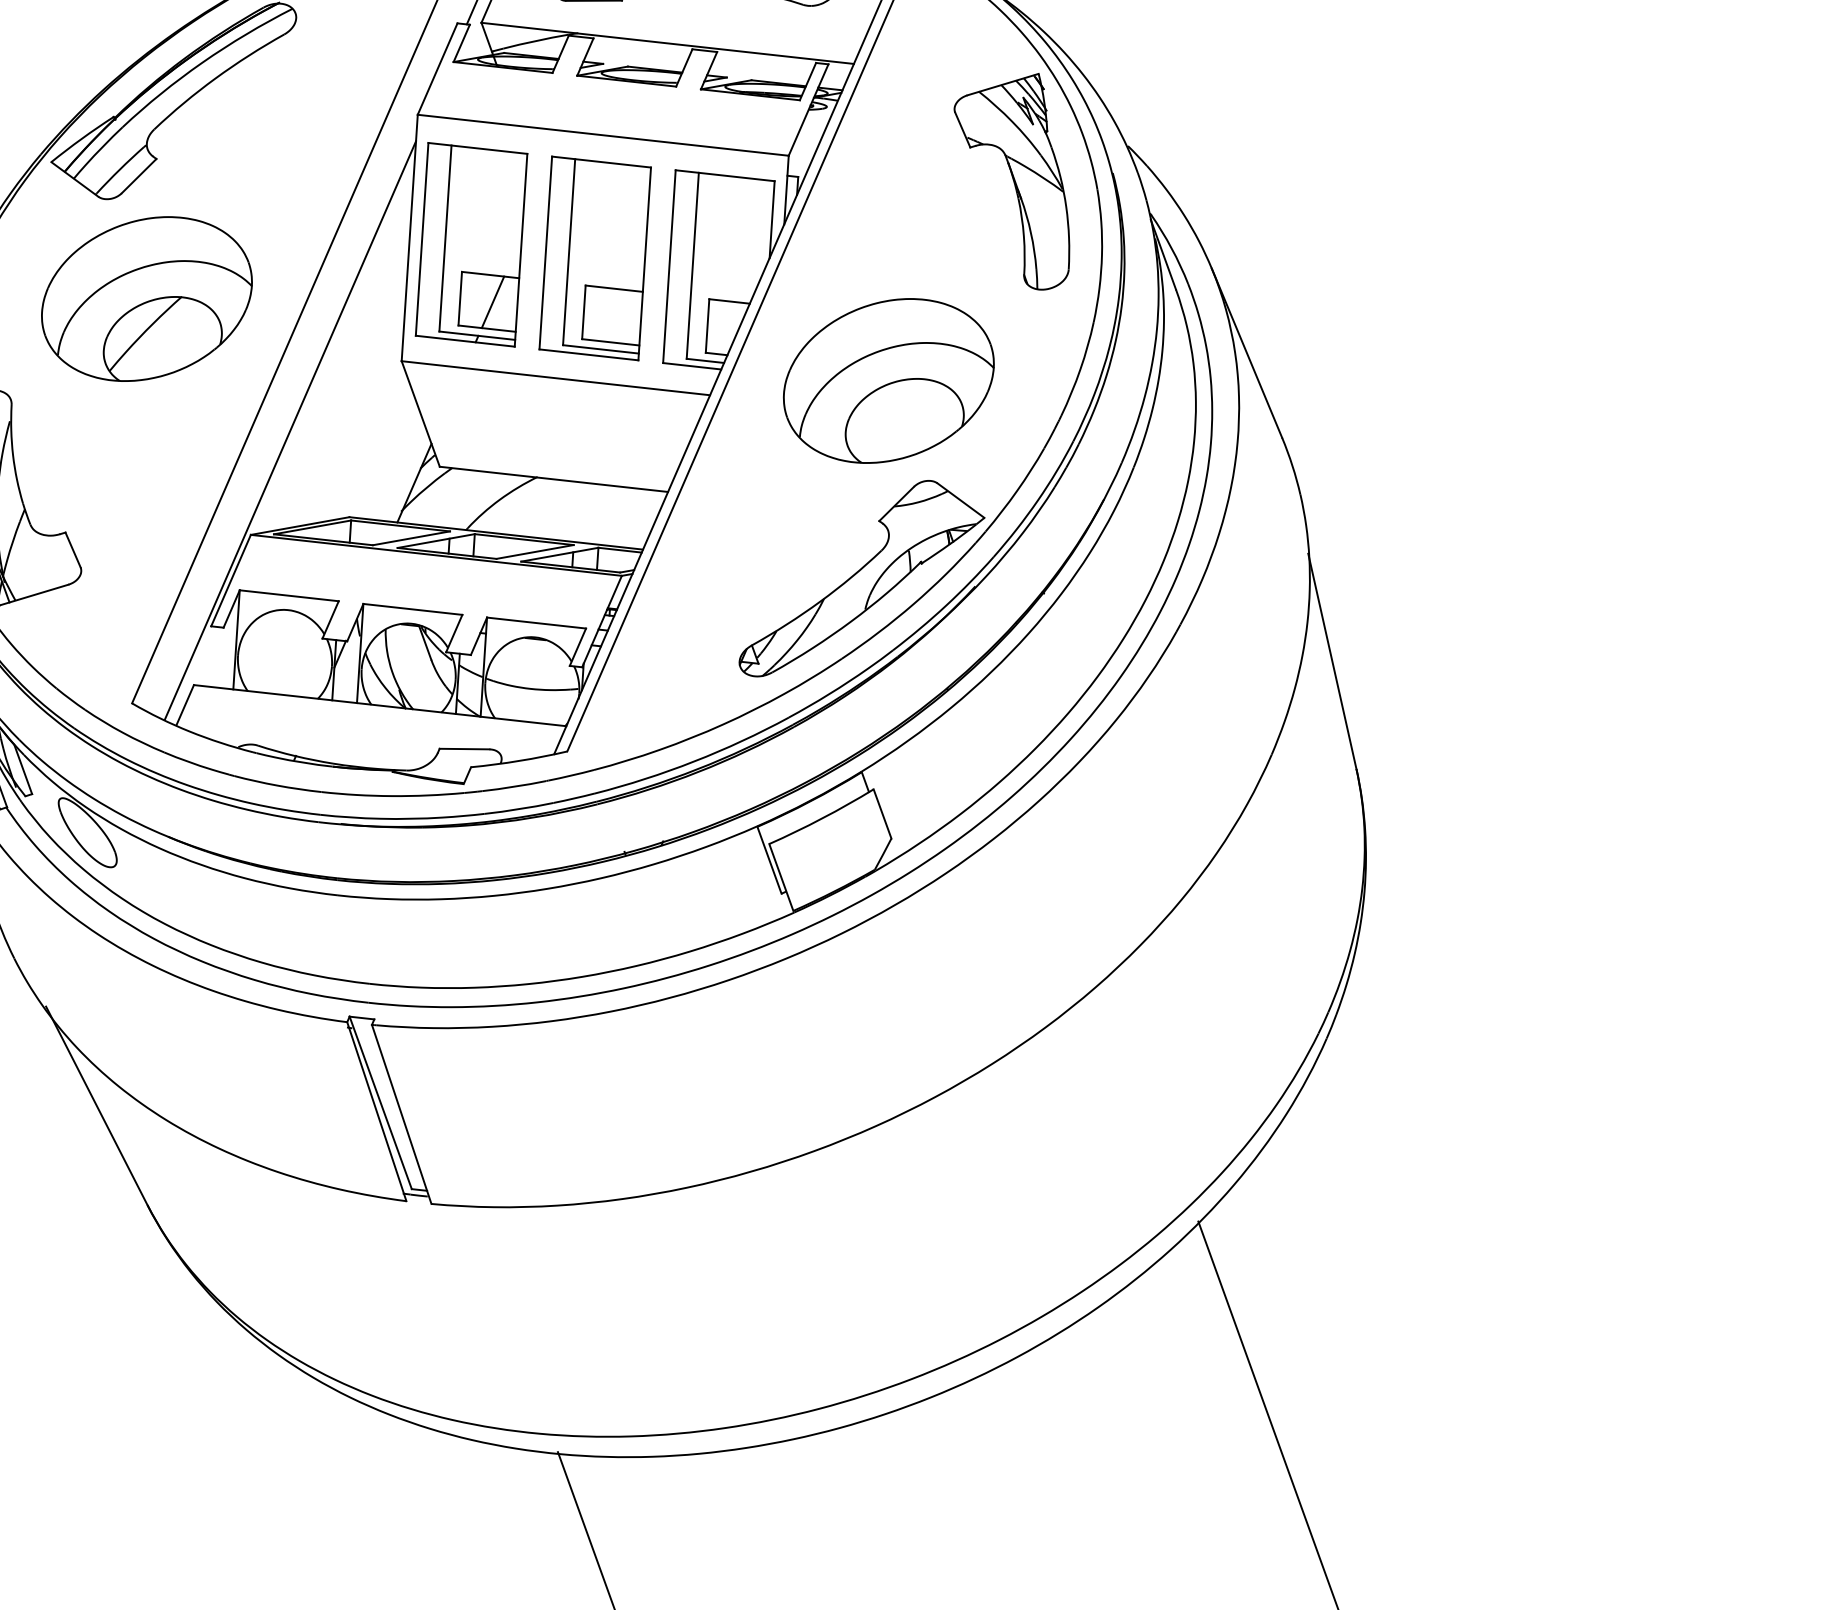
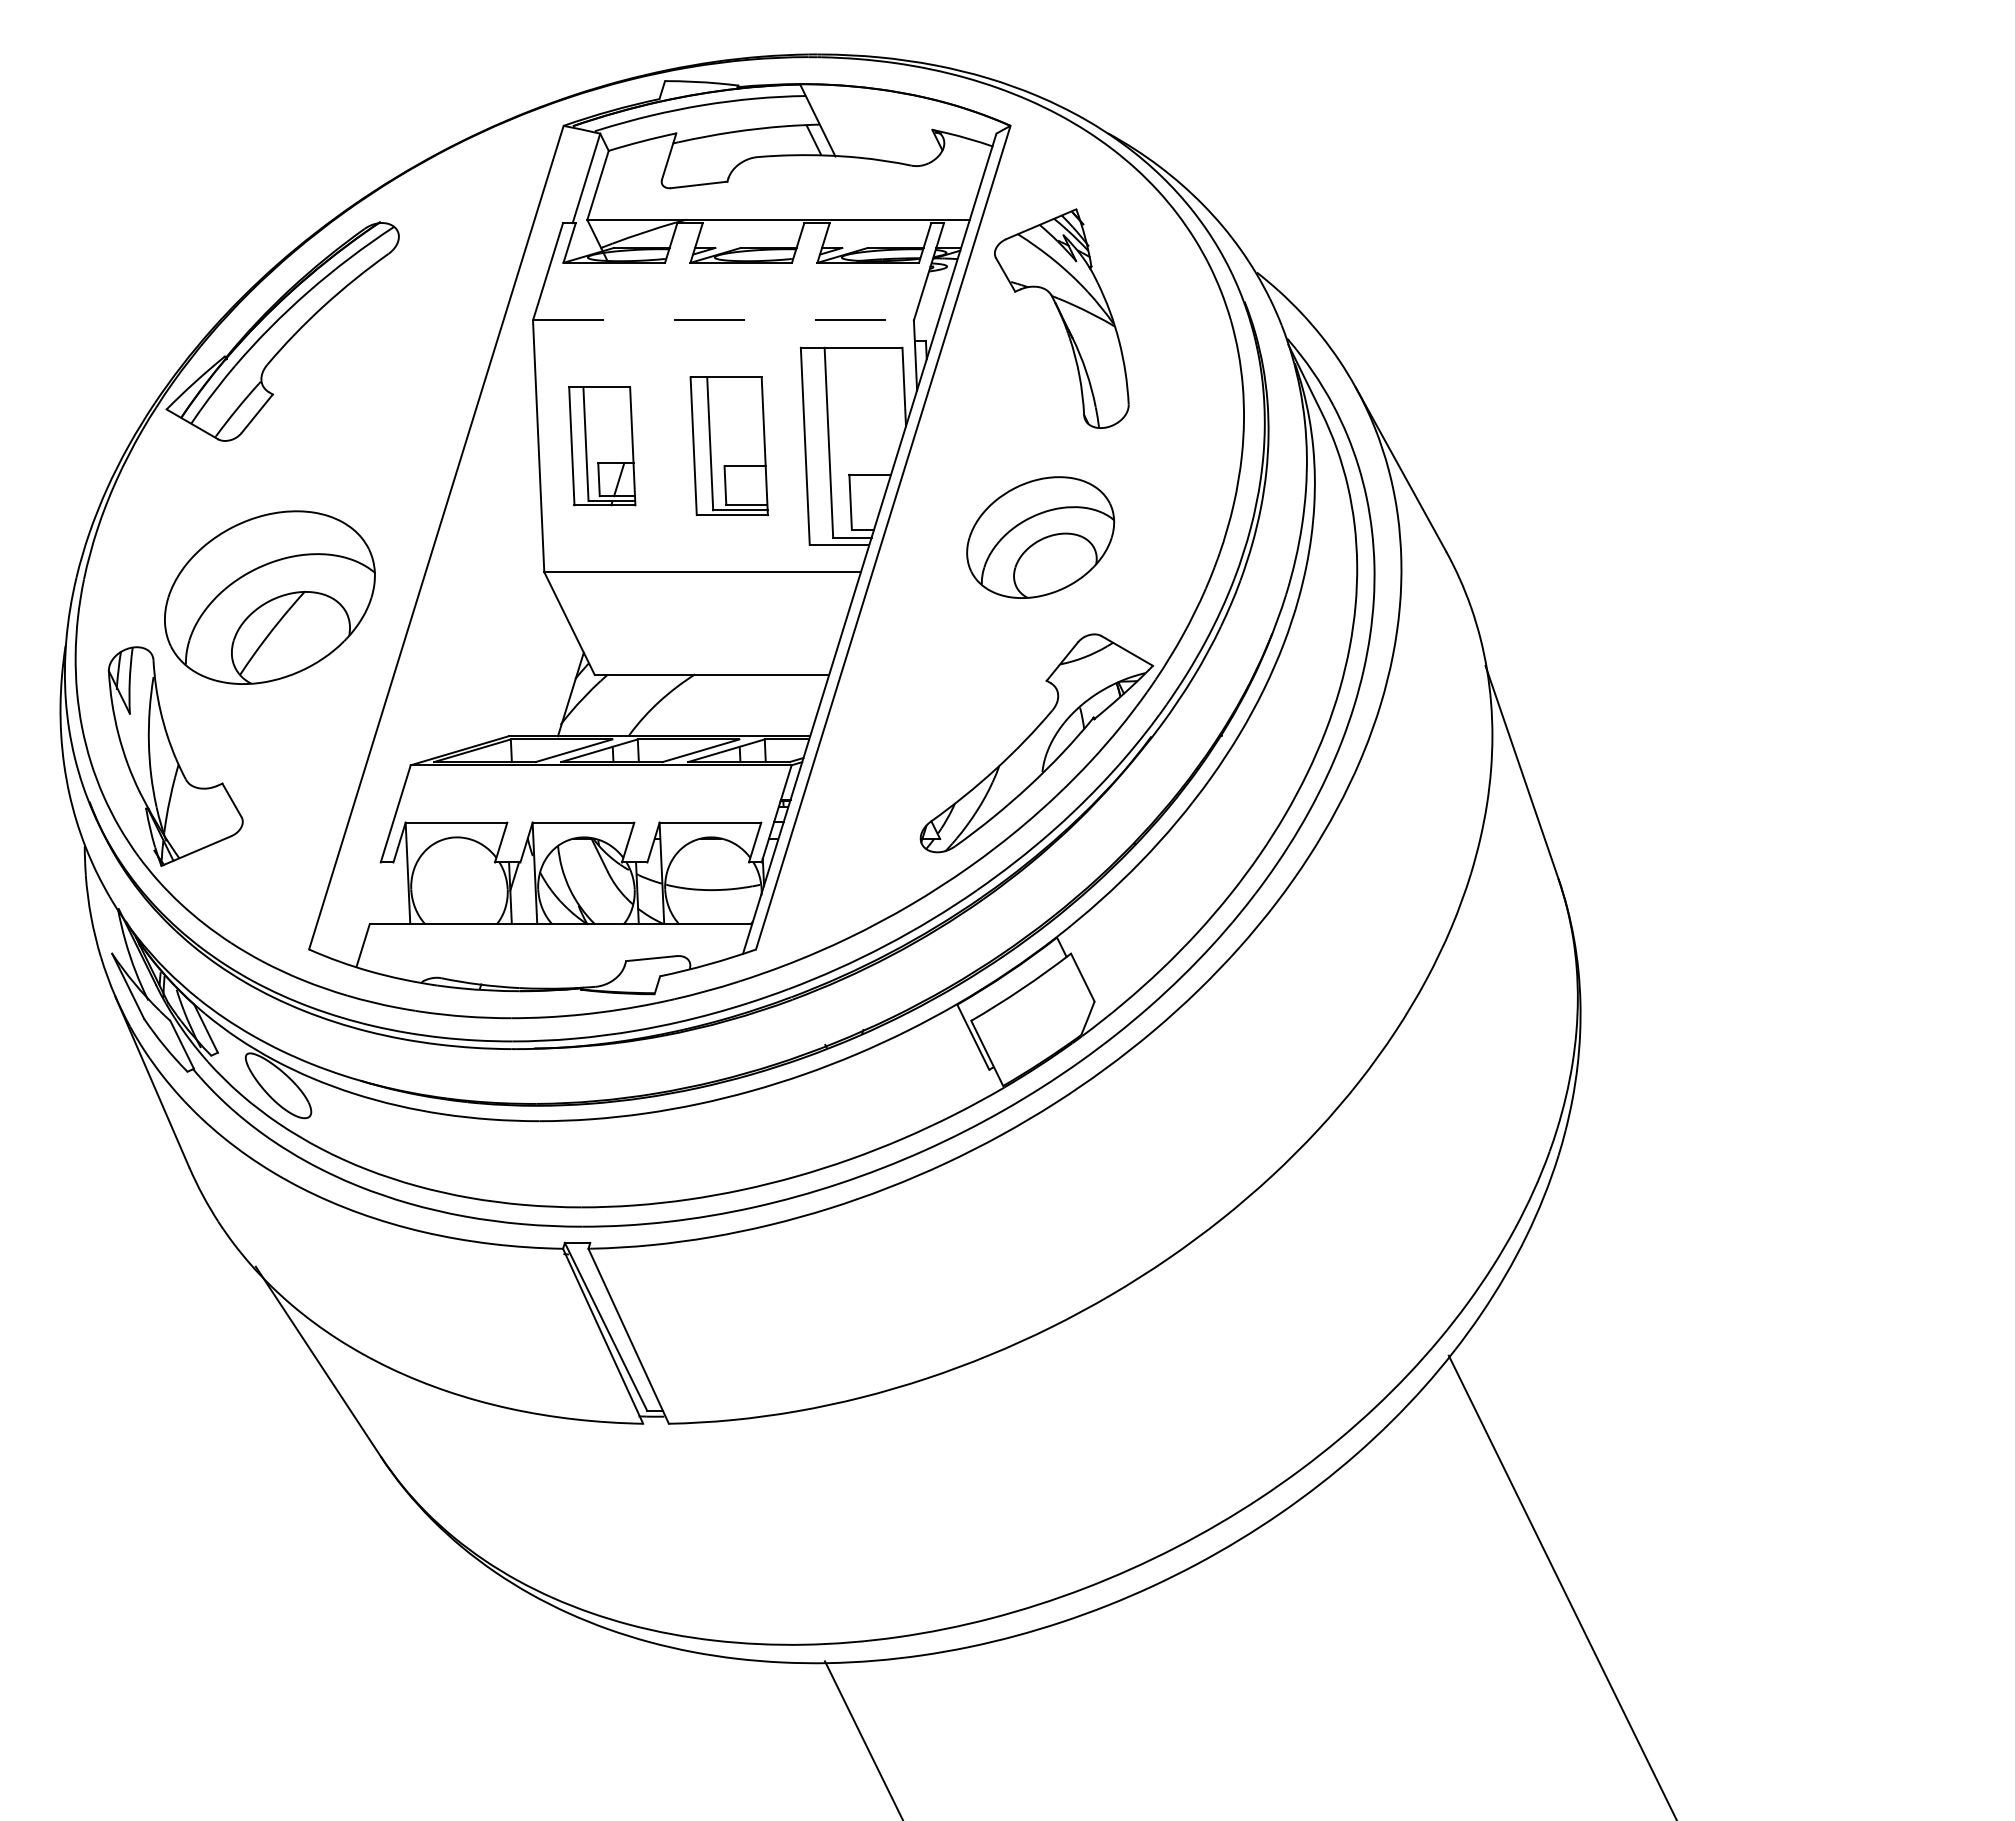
line: (603, 135) -> (723, 320), solid -> dashed
part: (1012, 178) -> (1061, 318), moved
part: (472, 244) -> (602, 445), size x0.6
part: (595, 257) -> (729, 445), size x0.7
part: (146, 298) -> (269, 597), moved
part: (888, 380) -> (1040, 537), size x0.7
line: (290, 430) -> (439, 654), removed

